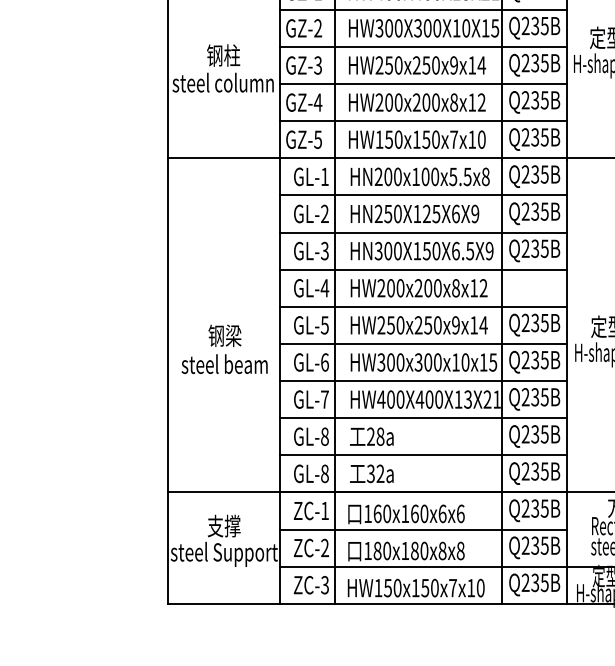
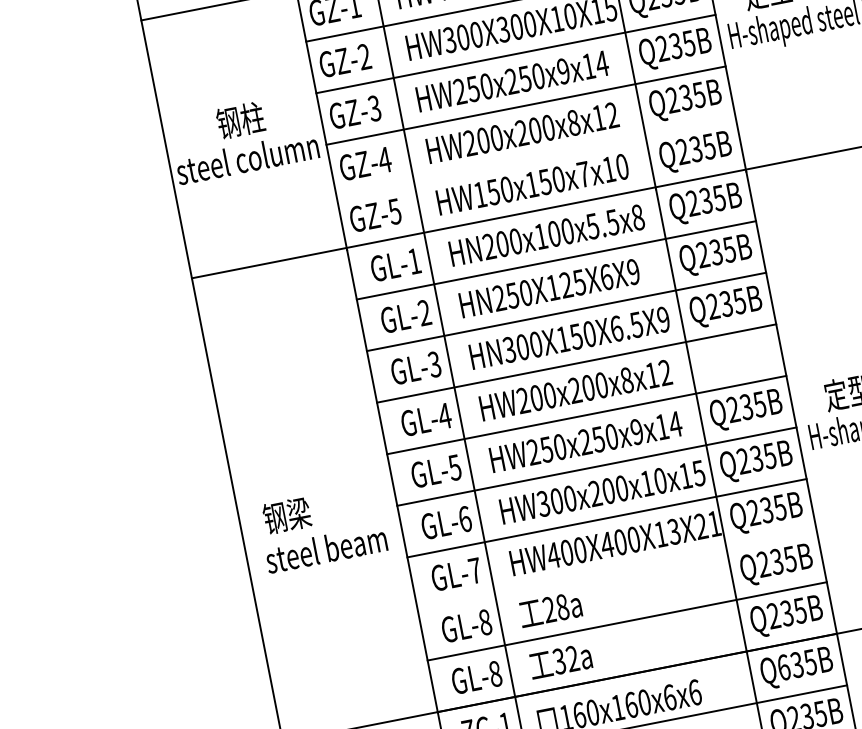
line: (423, 121) -> (536, 157), removed
text: (224, 335) -> (286, 515), moved
text: (418, 362) -> (595, 493), HW300x300x10x15 -> HW300x200x10x15
line: (423, 418) -> (617, 570), removed
text: (525, 508) -> (783, 667), Q235B -> Q635B

